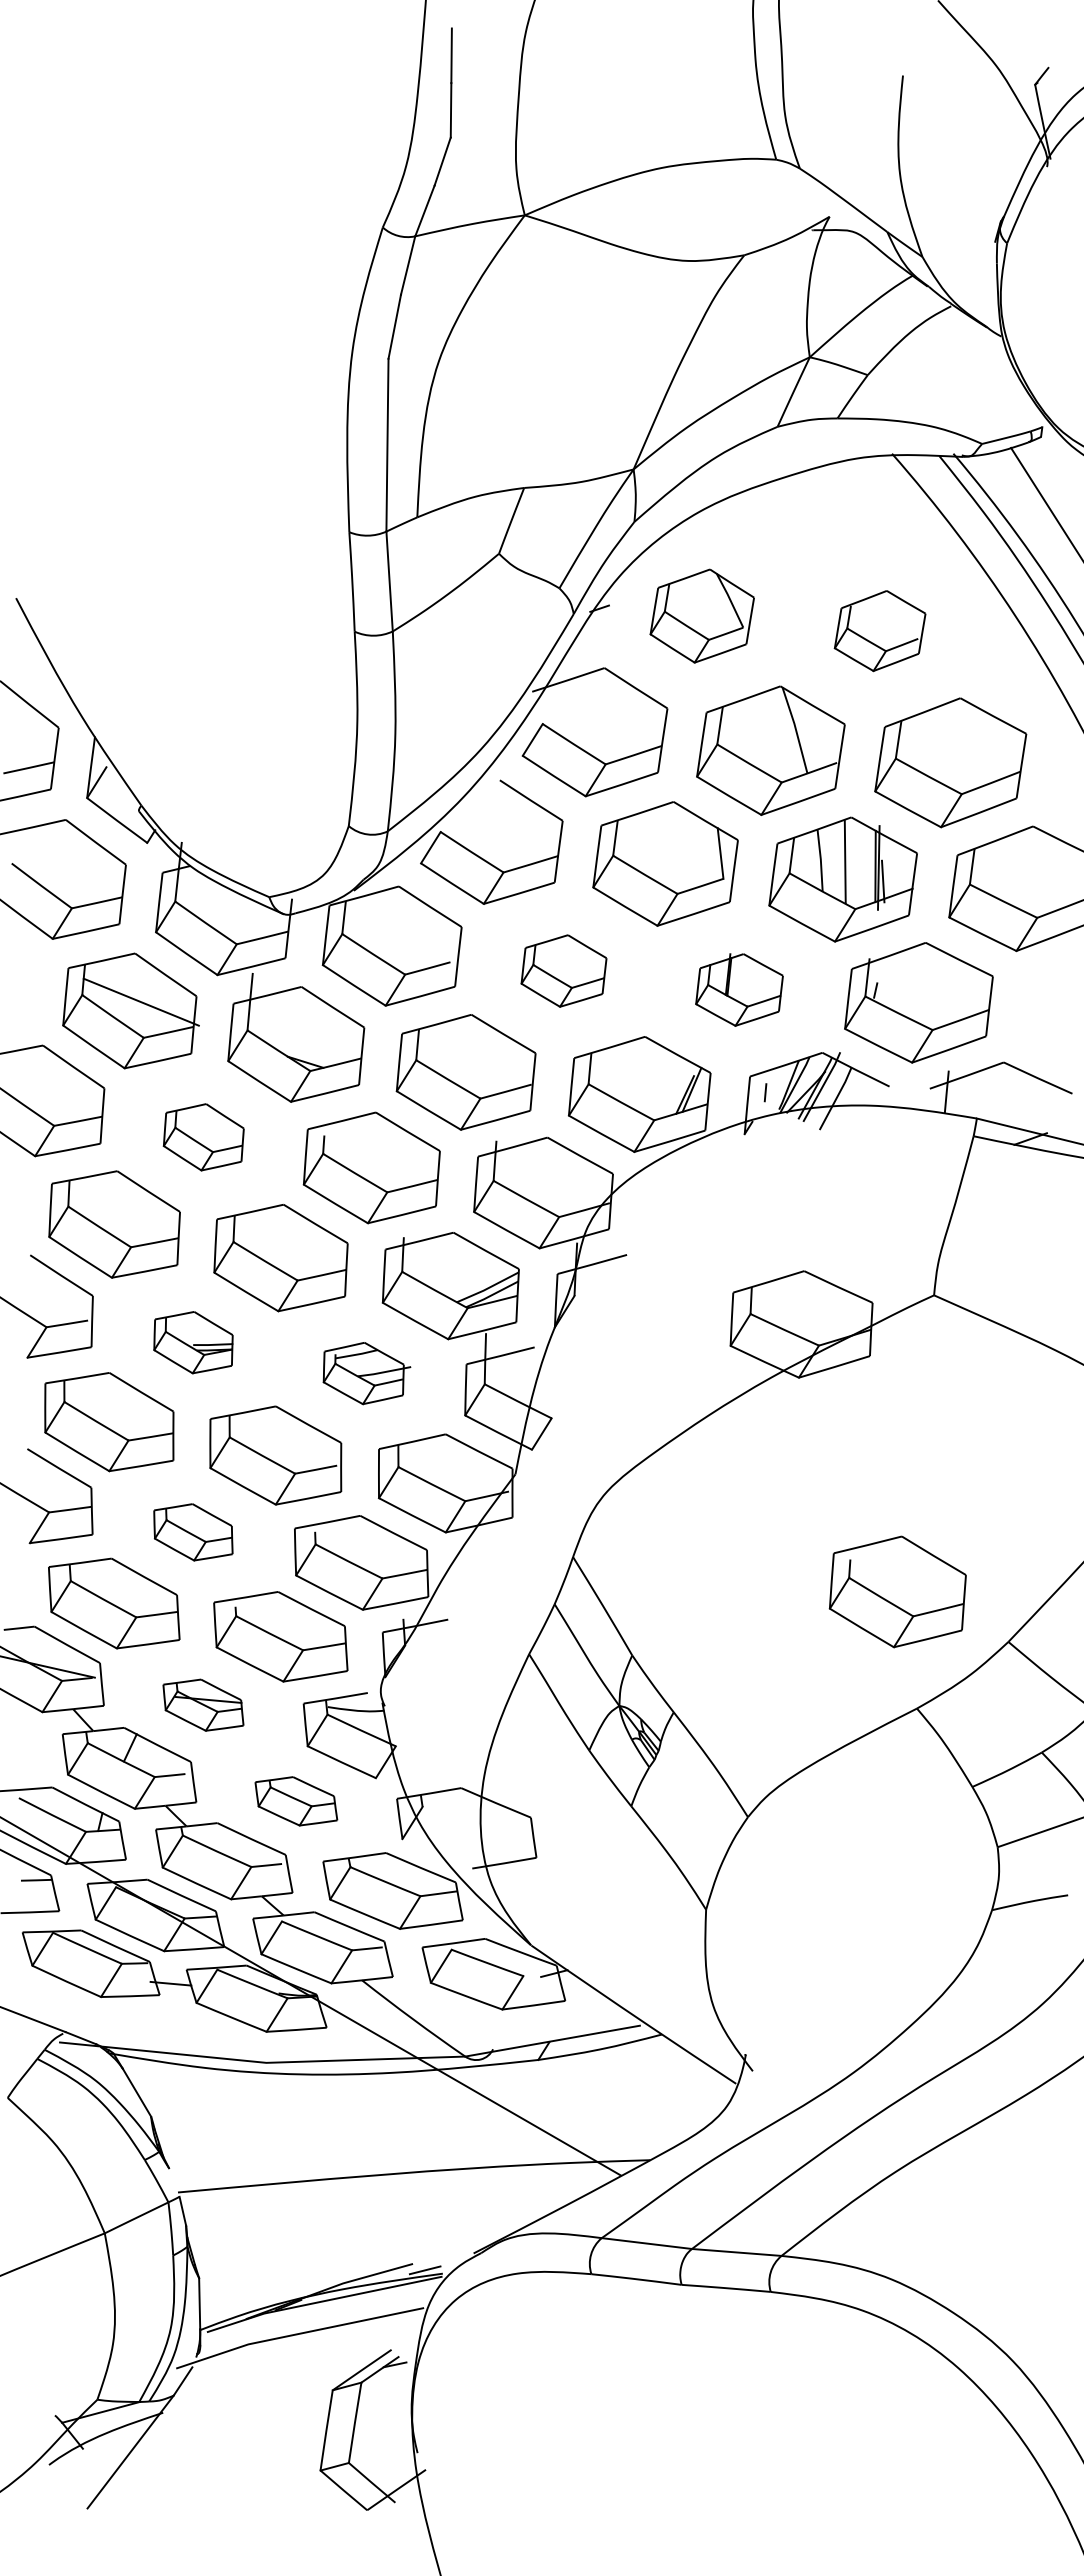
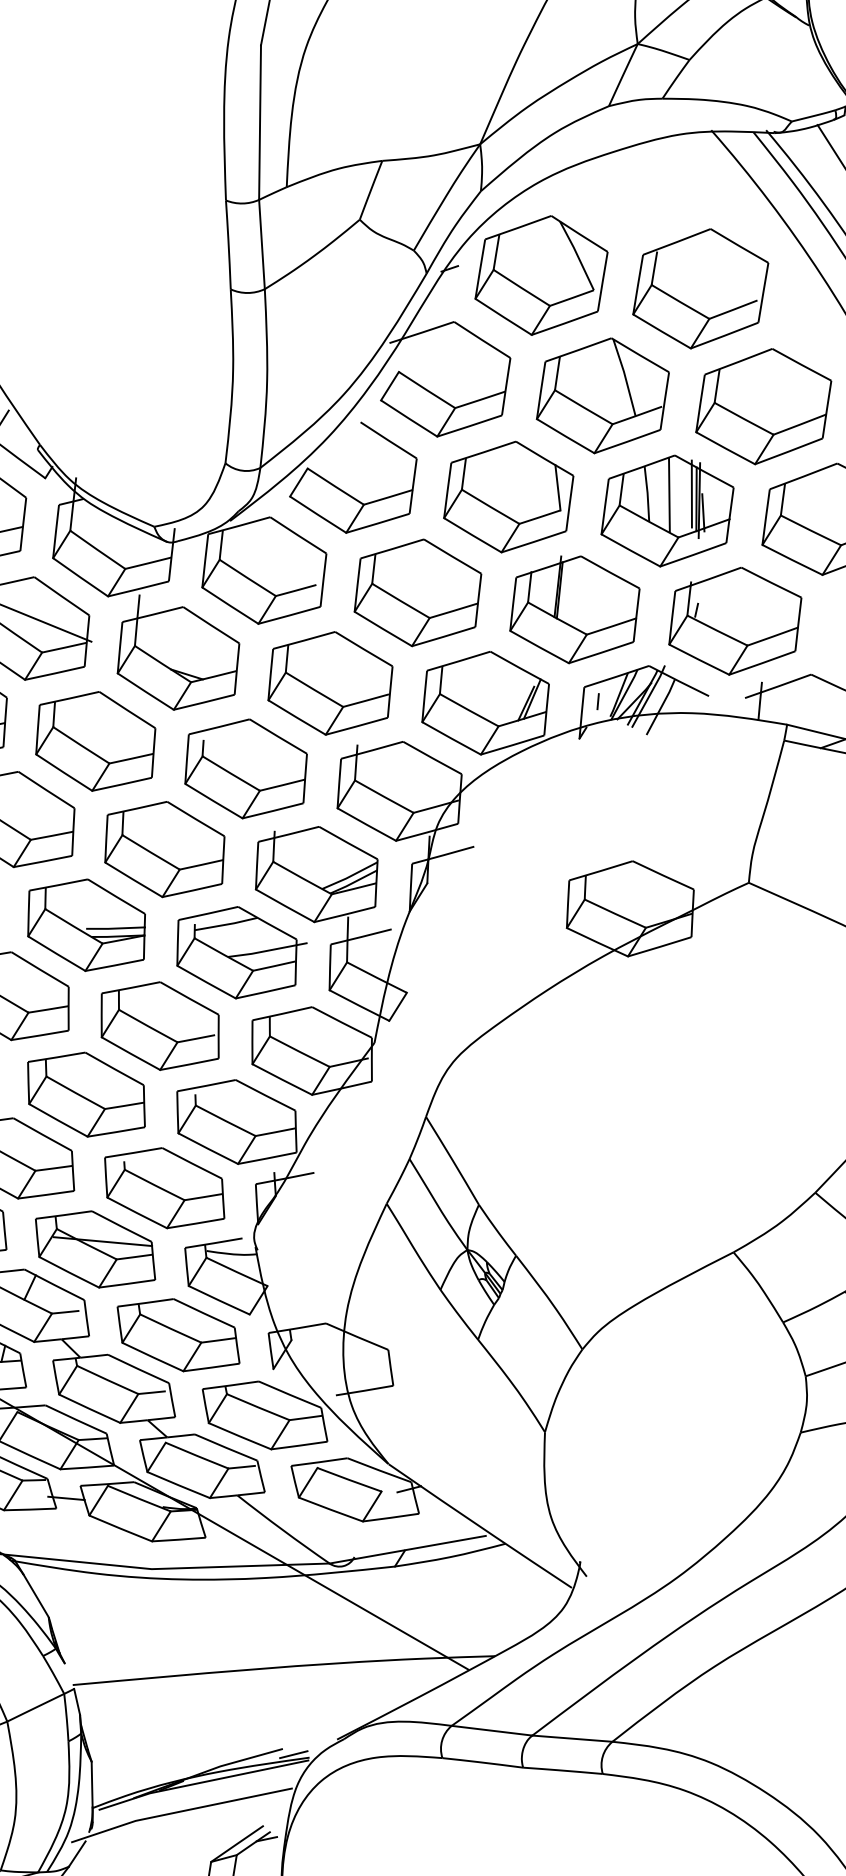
part: (702, 615) -> (541, 274), size x1.43
part: (879, 630) -> (700, 288), size x1.67
line: (870, 860) -> (691, 493), added
part: (563, 970) -> (417, 592), size x1.67
part: (739, 989) -> (574, 609), size x1.67
part: (203, 1137) -> (95, 741), size x1.67
part: (193, 1342) -> (86, 924), size x1.67
part: (366, 1373) -> (241, 952), size x1.67
part: (193, 1532) -> (86, 1094), size x1.67
part: (897, 1591) -> (716, 1147), removed
part: (203, 1704) -> (95, 1248), size x1.67
part: (296, 1801) -> (178, 1335), size x1.67

